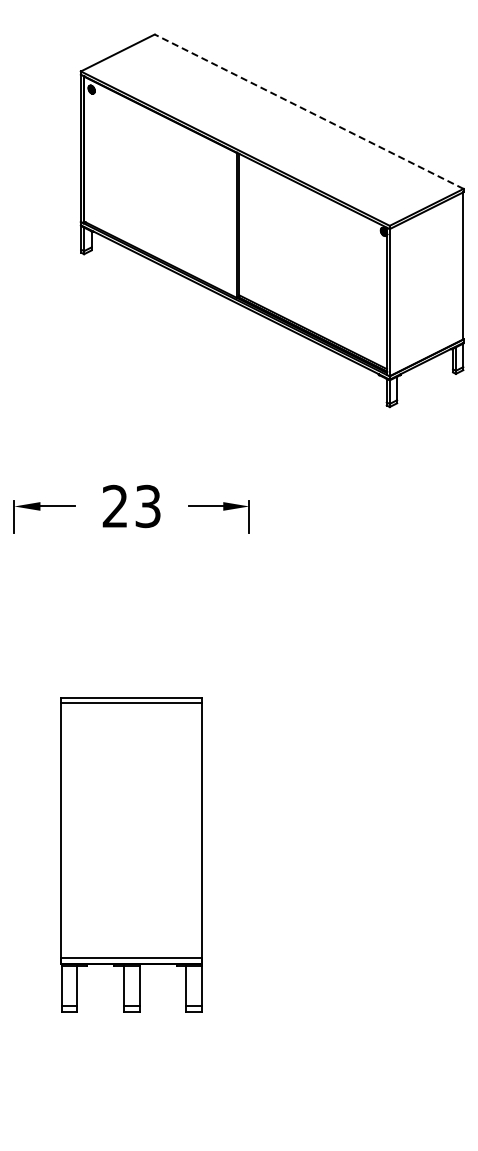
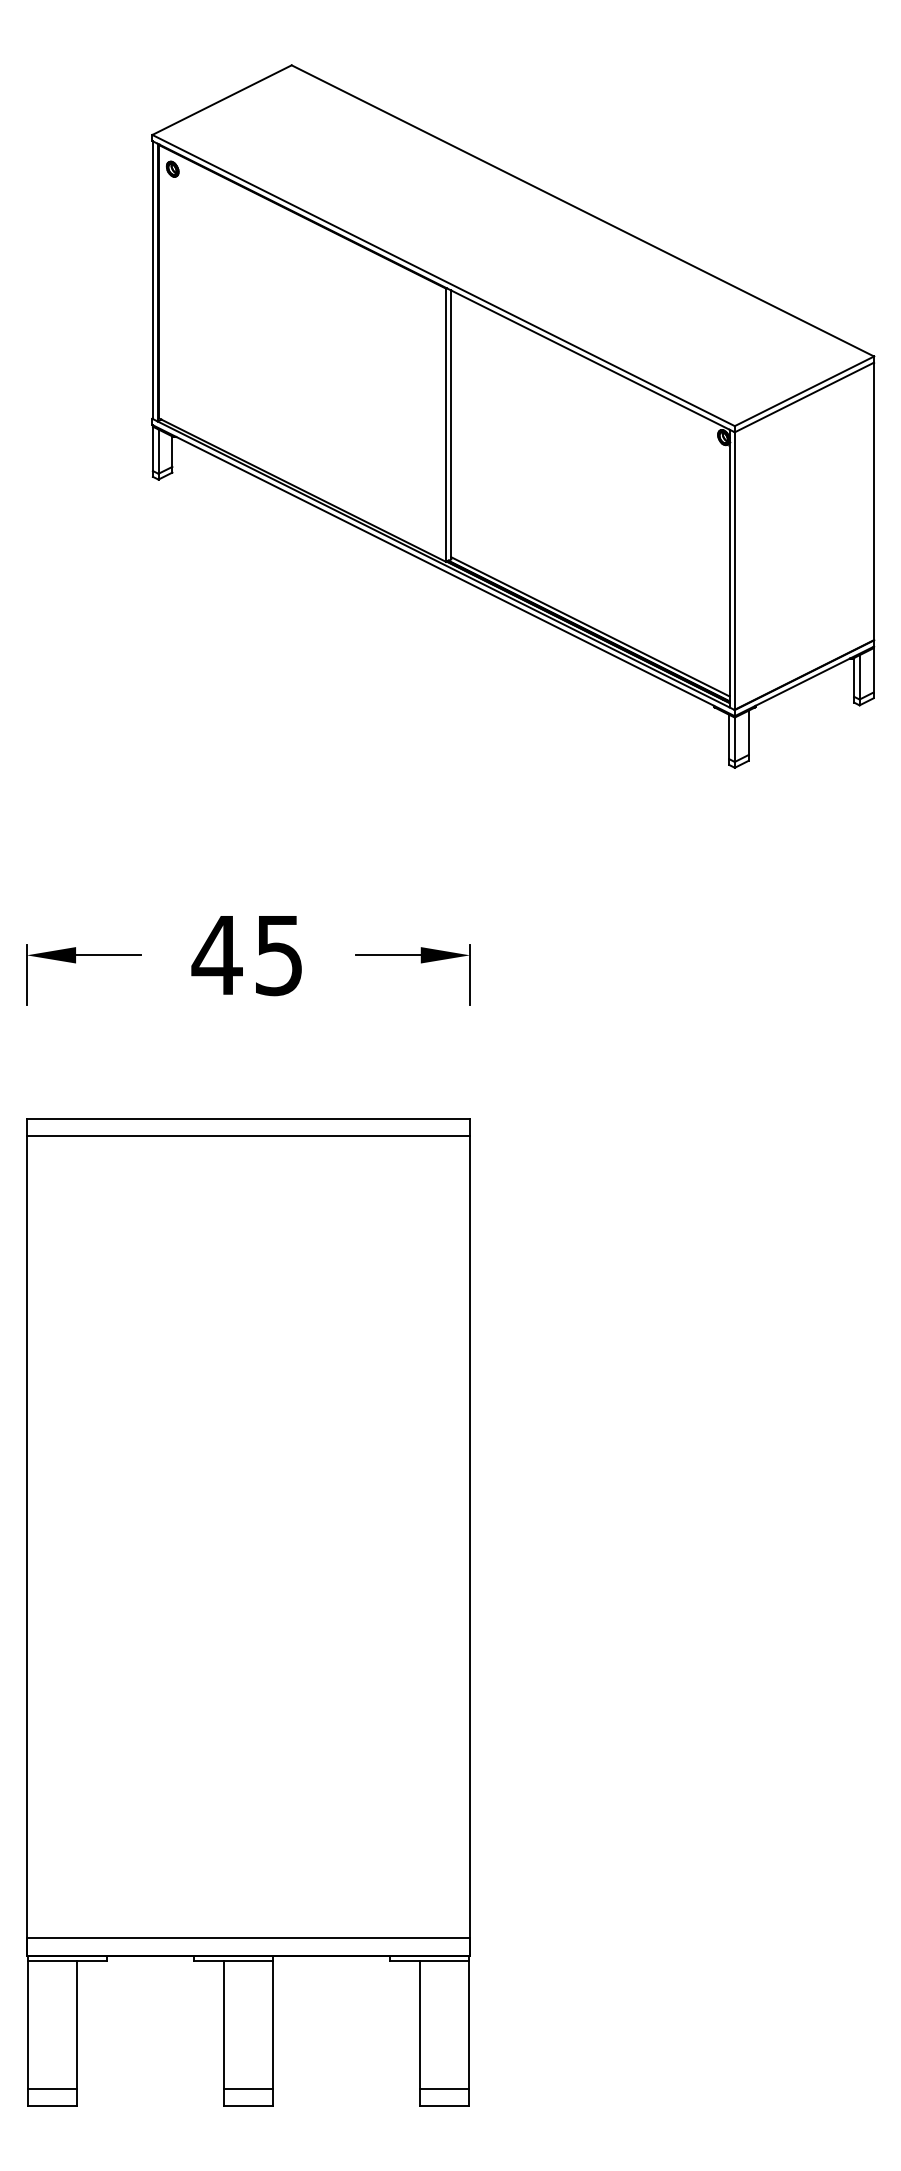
line: (309, 111) -> (583, 210), dashed -> solid
text: (130, 505) -> (245, 953), 23 -> 45
part: (131, 854) -> (247, 1611), size x1.67

